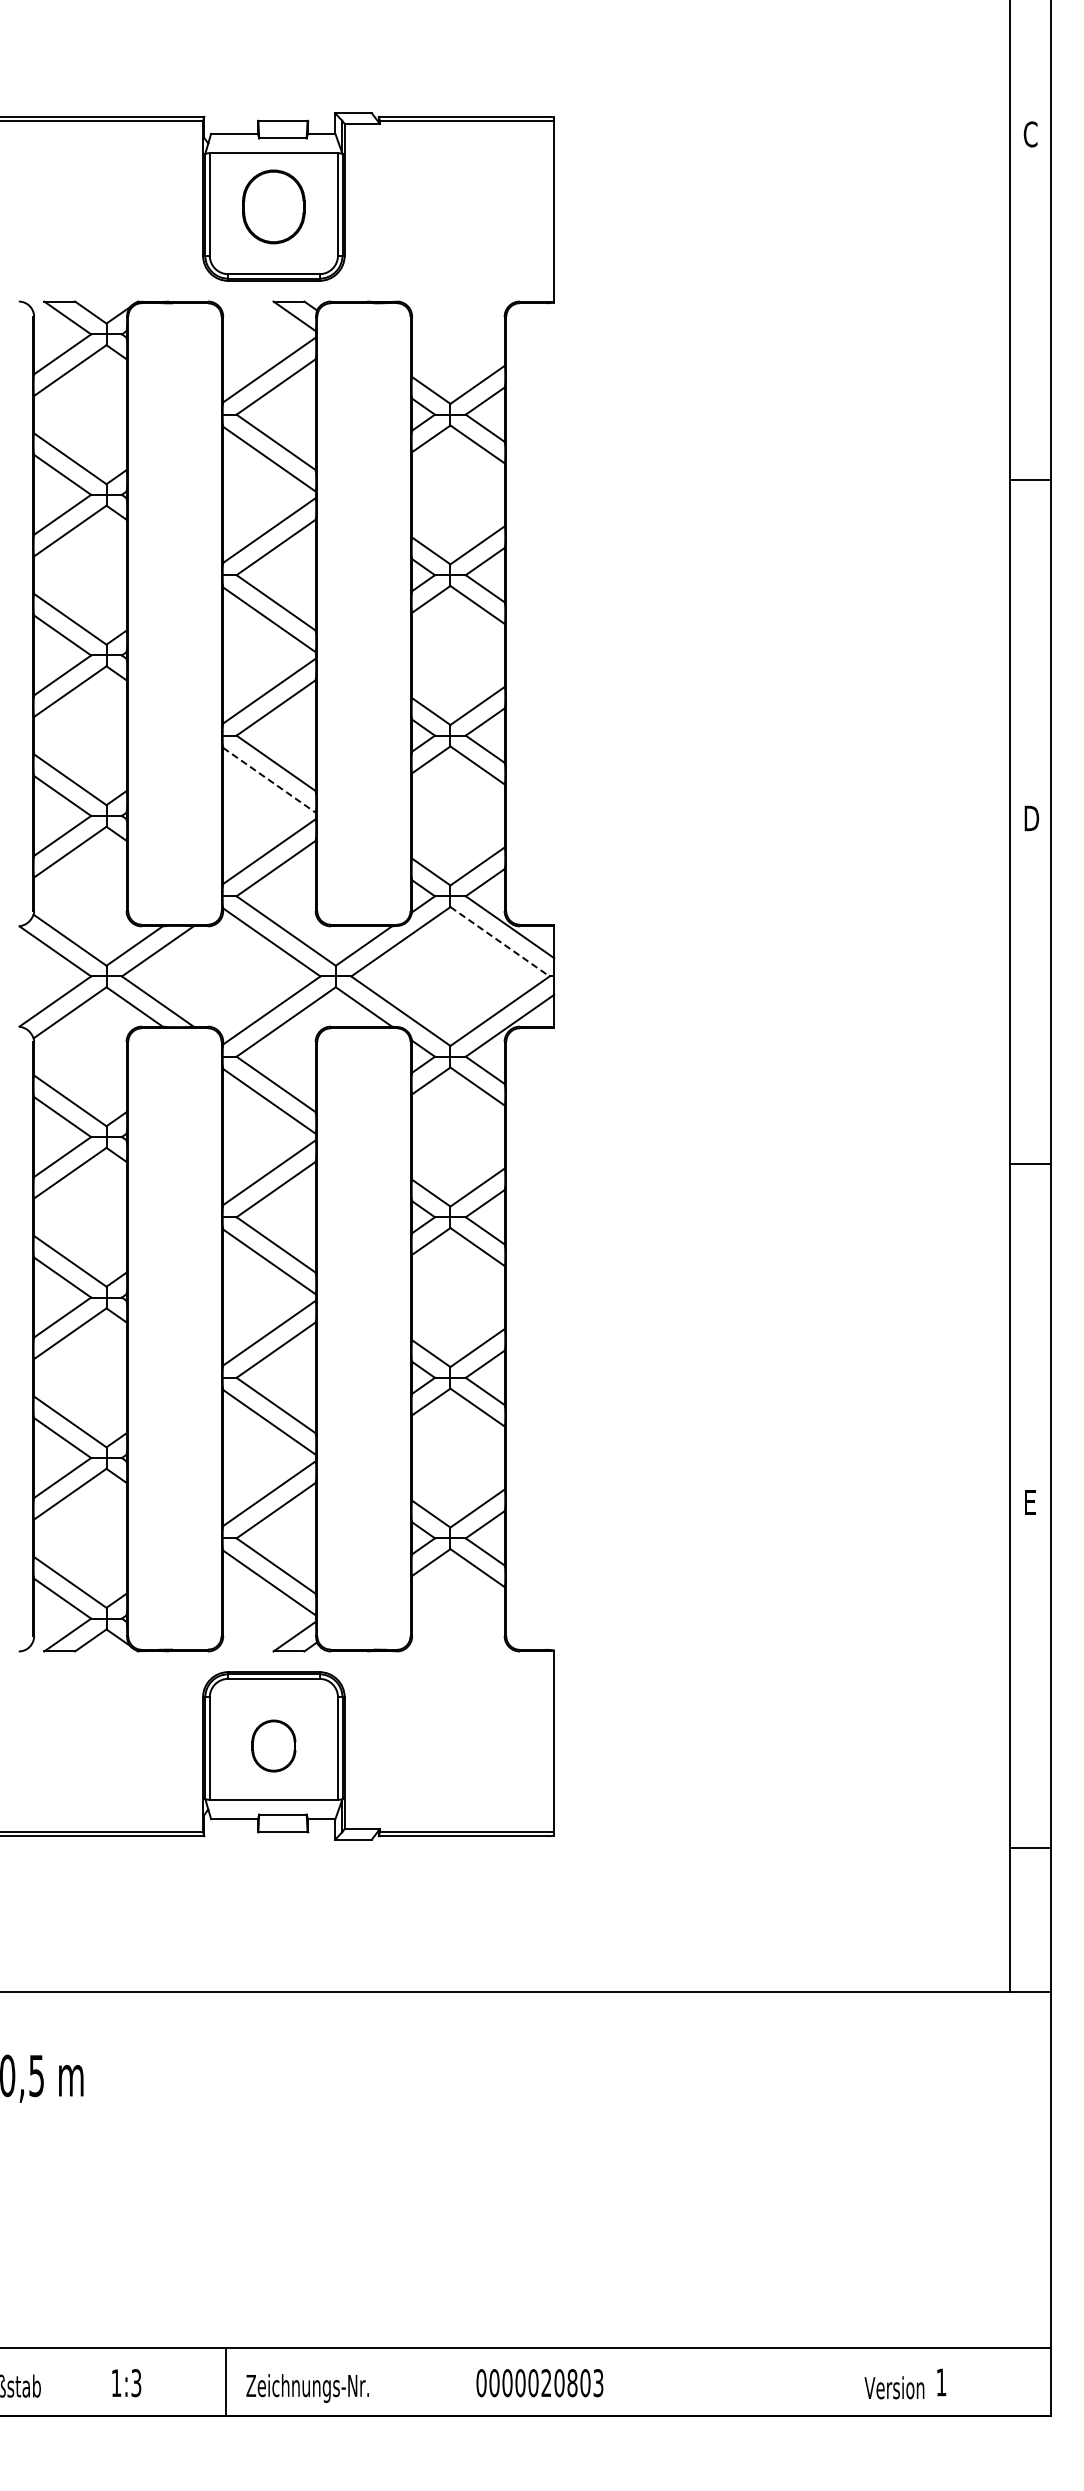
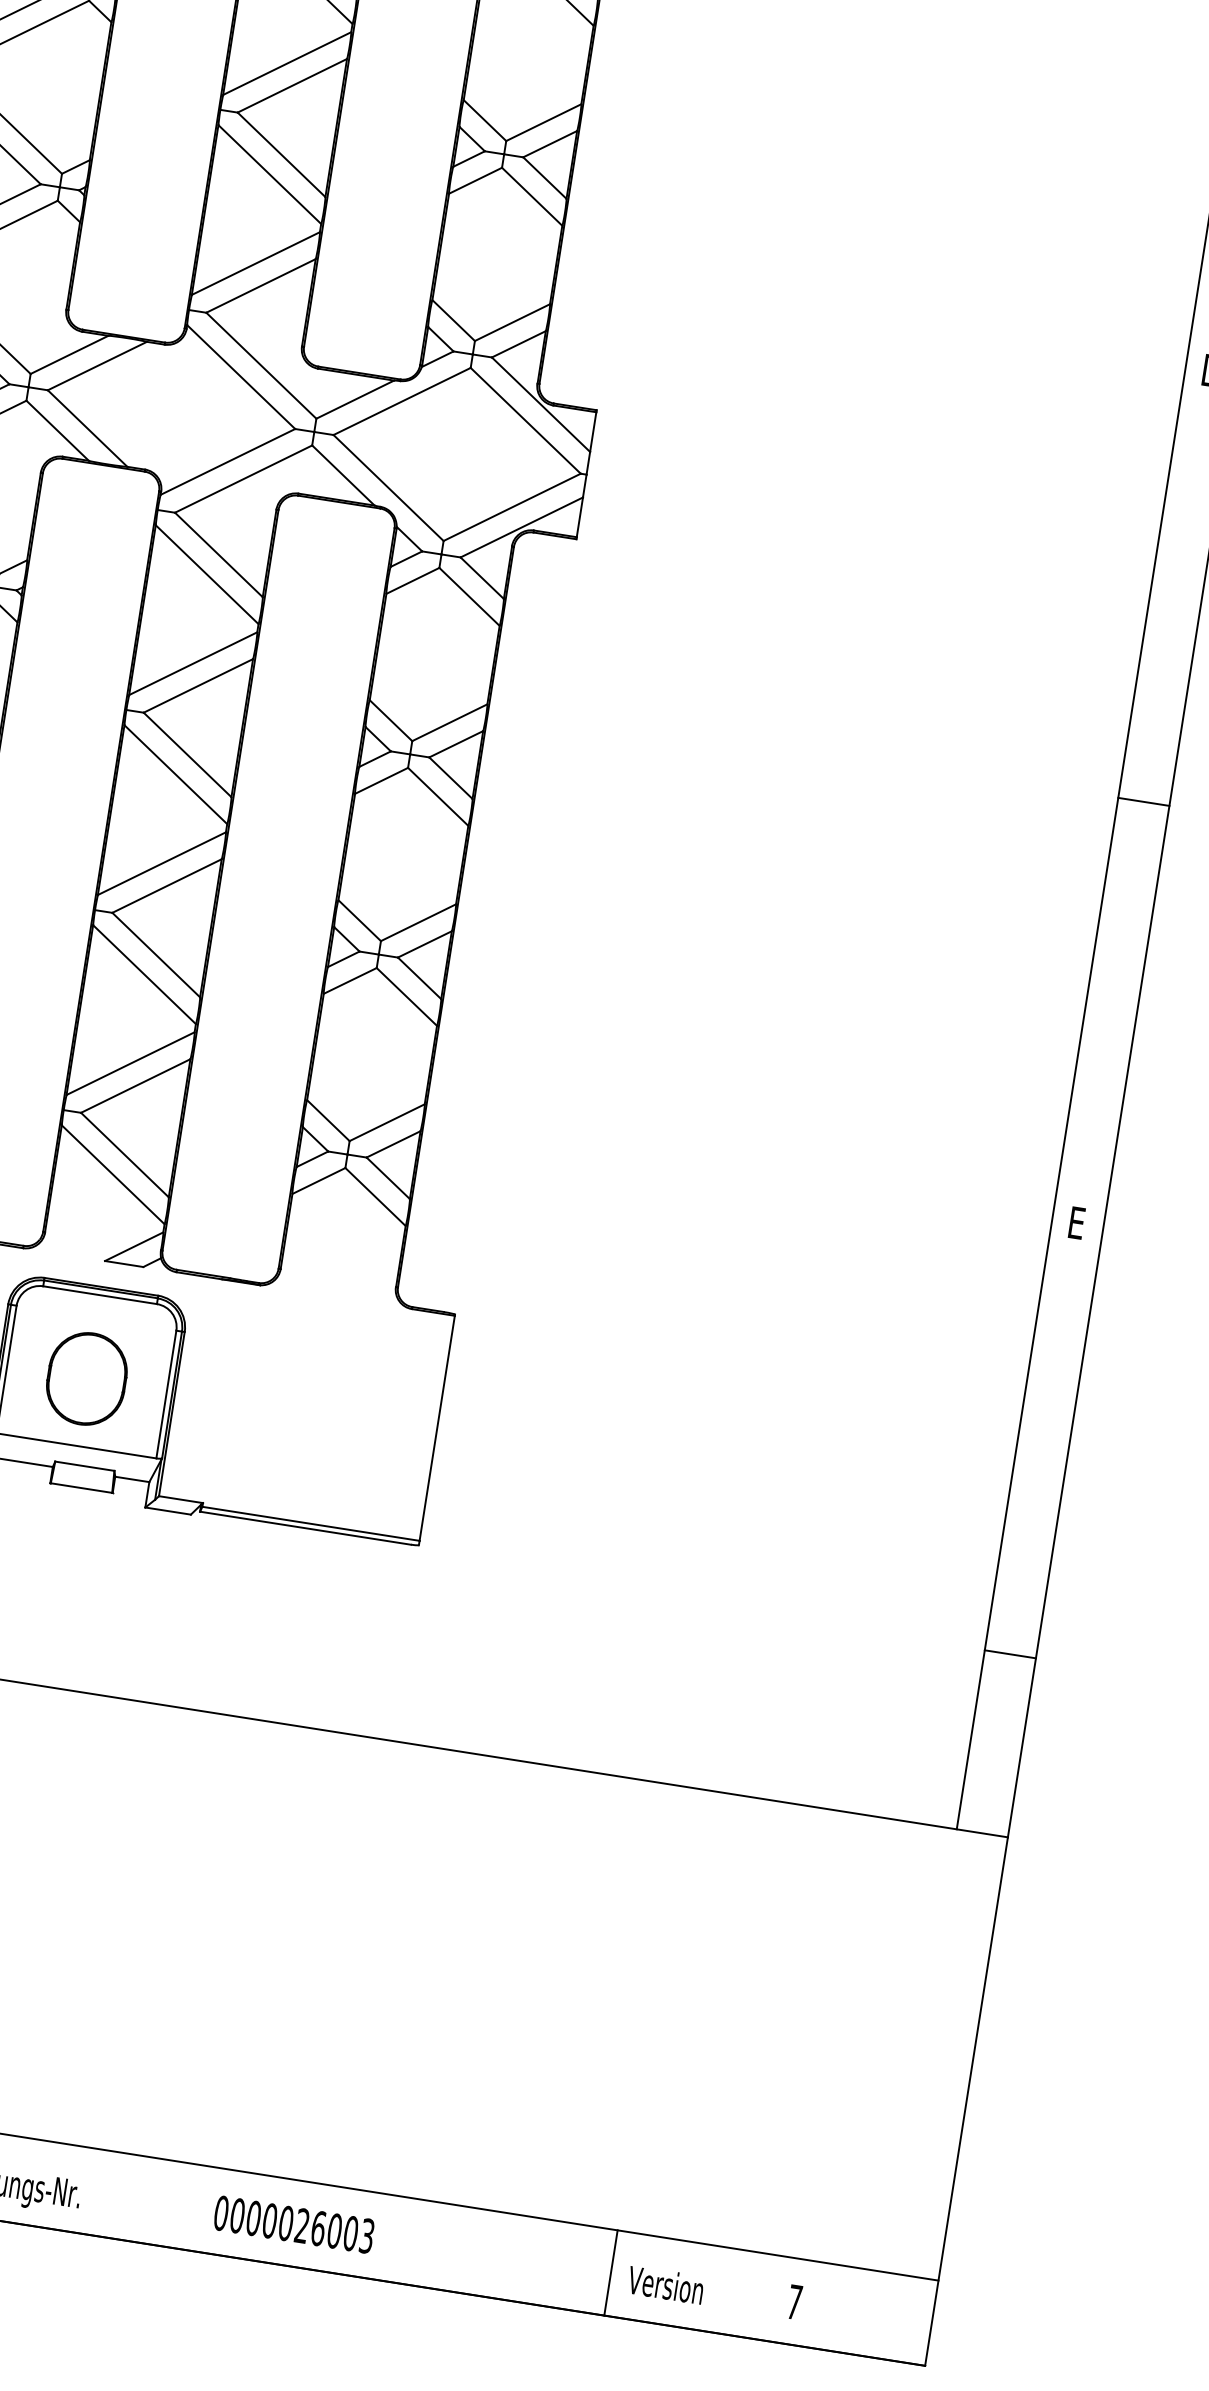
line: (269, 780) -> (269, 174), dashed -> solid
line: (500, 941) -> (526, 420), dashed -> solid
part: (273, 1745) -> (86, 1378), size x1.43
line: (794, 2381) -> (611, 2272), added
text: (941, 2382) -> (794, 2302), 1 -> 7
text: (565, 2383) -> (325, 2230), 0000020803 -> 0000026003
text: (894, 2387) -> (665, 2284), moved

